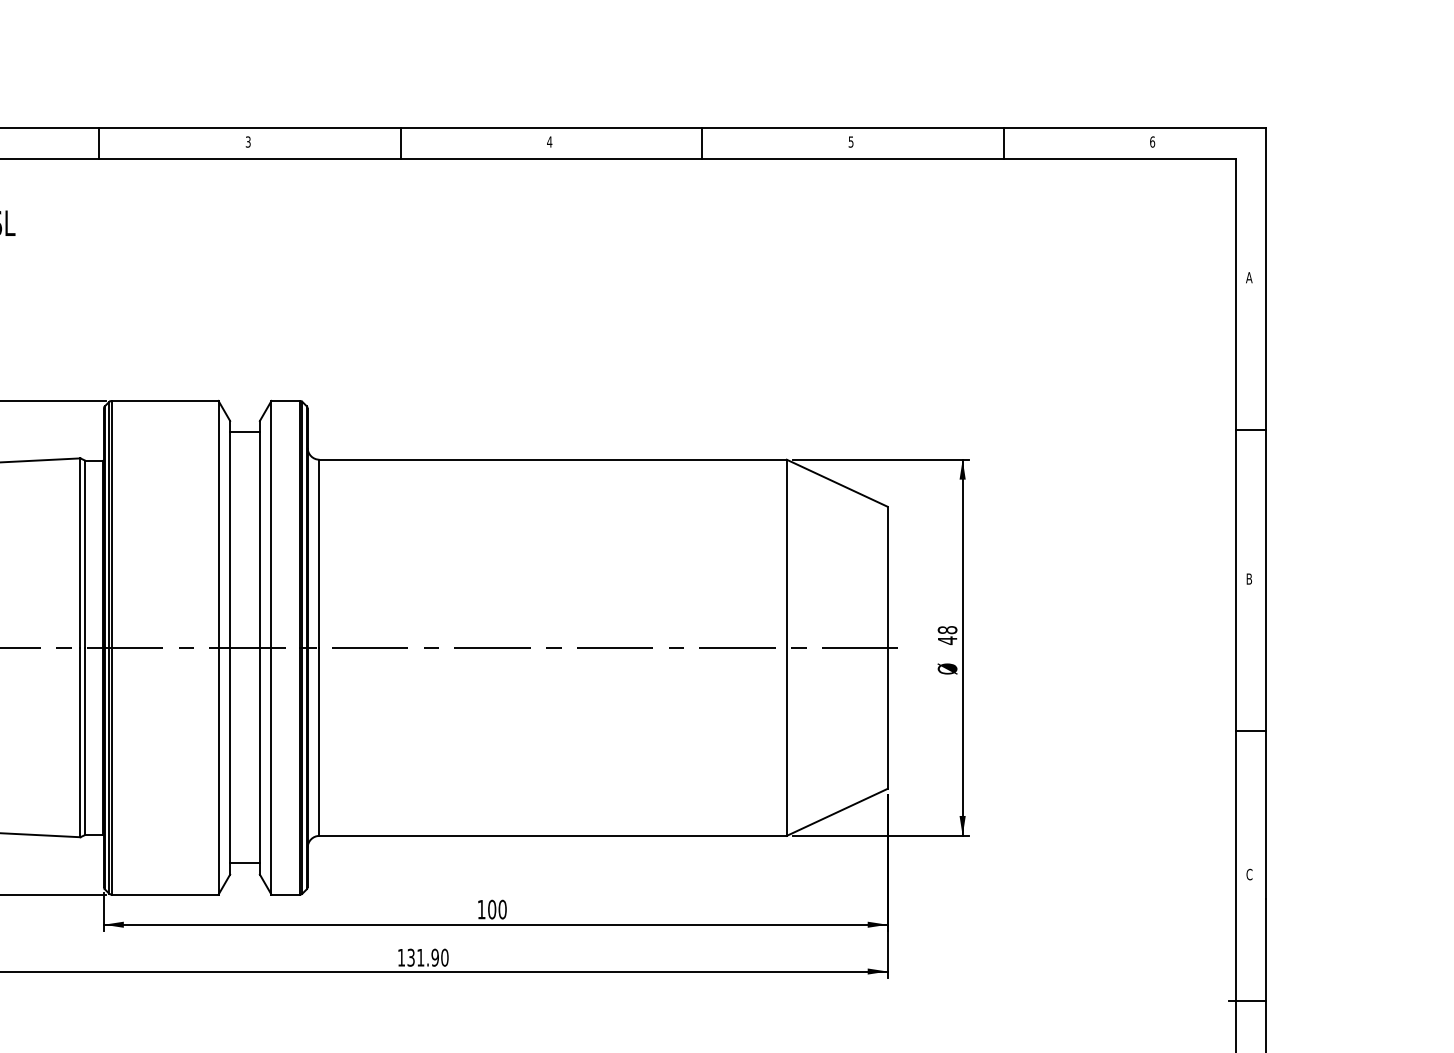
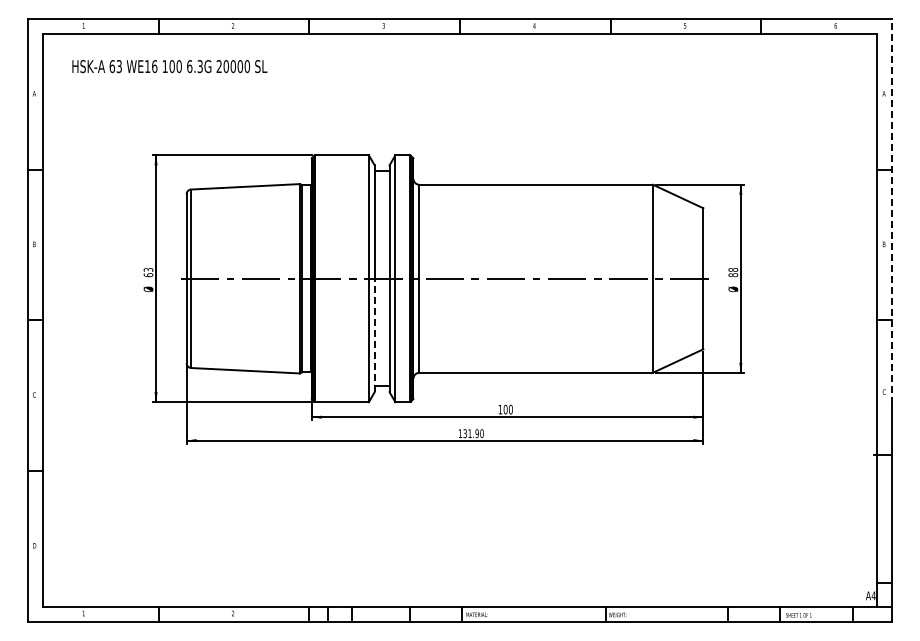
line: (1266, 513) -> (892, 211), solid -> dashed
text: (947, 641) -> (733, 275), 48 -> 88
line: (229, 761) -> (374, 335), solid -> dashed

